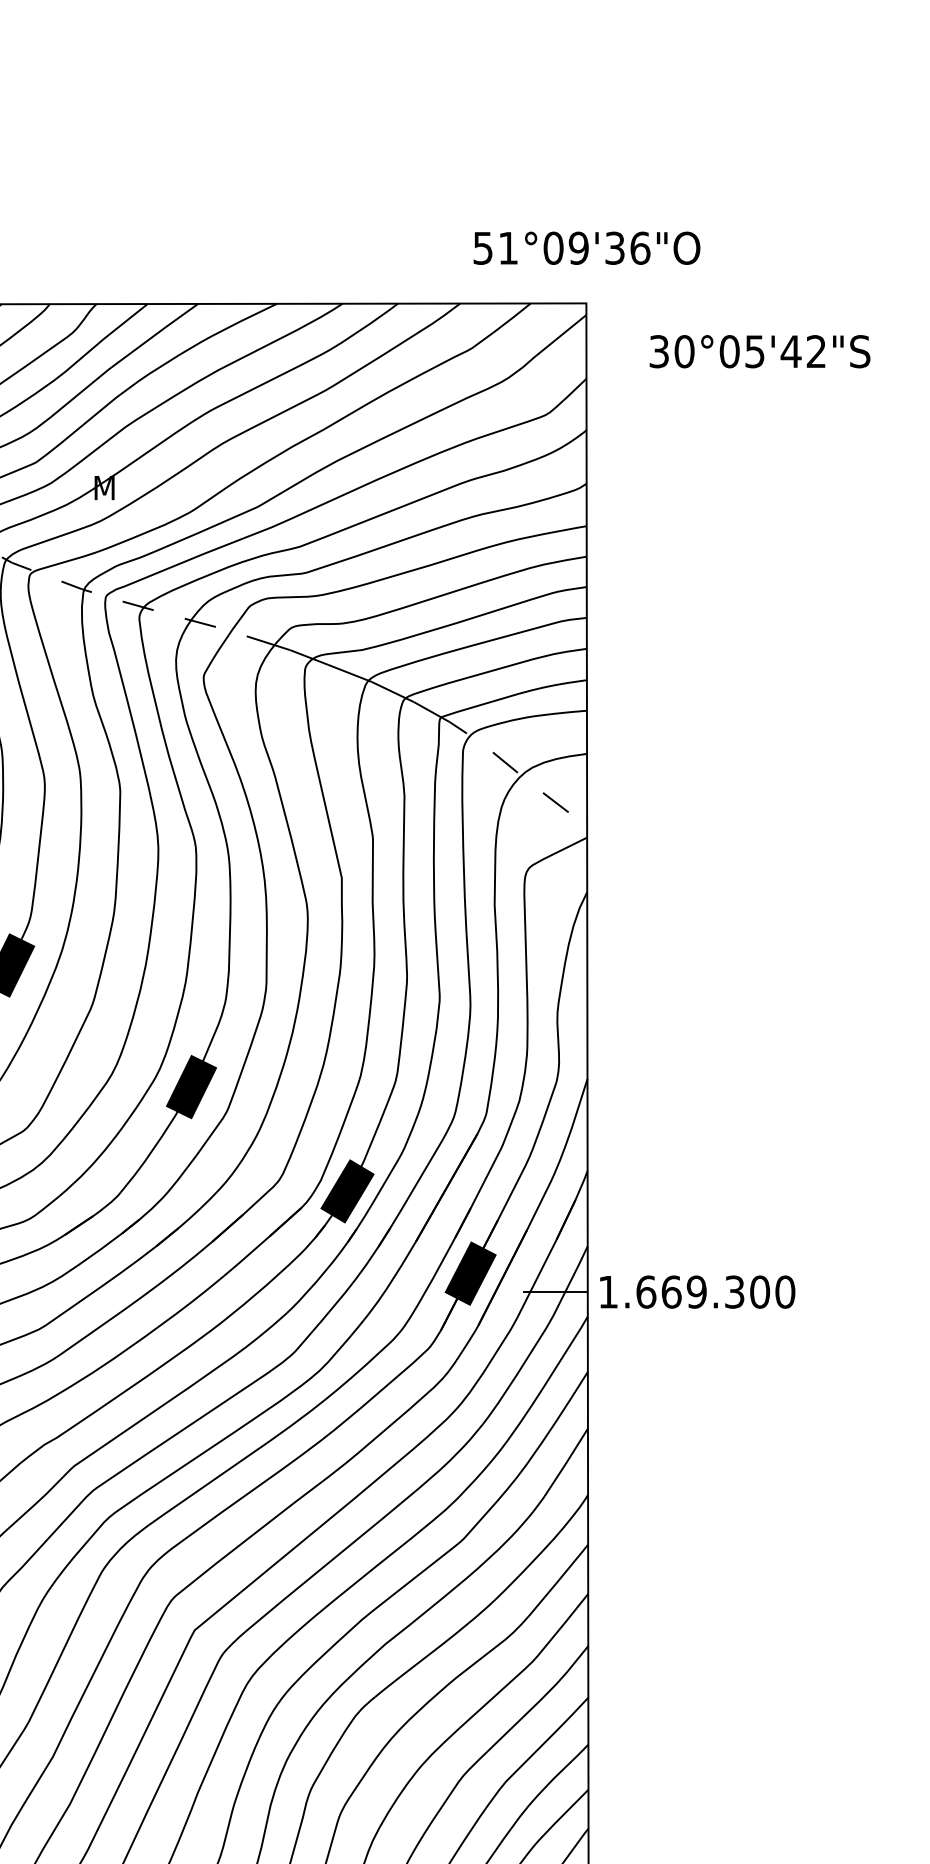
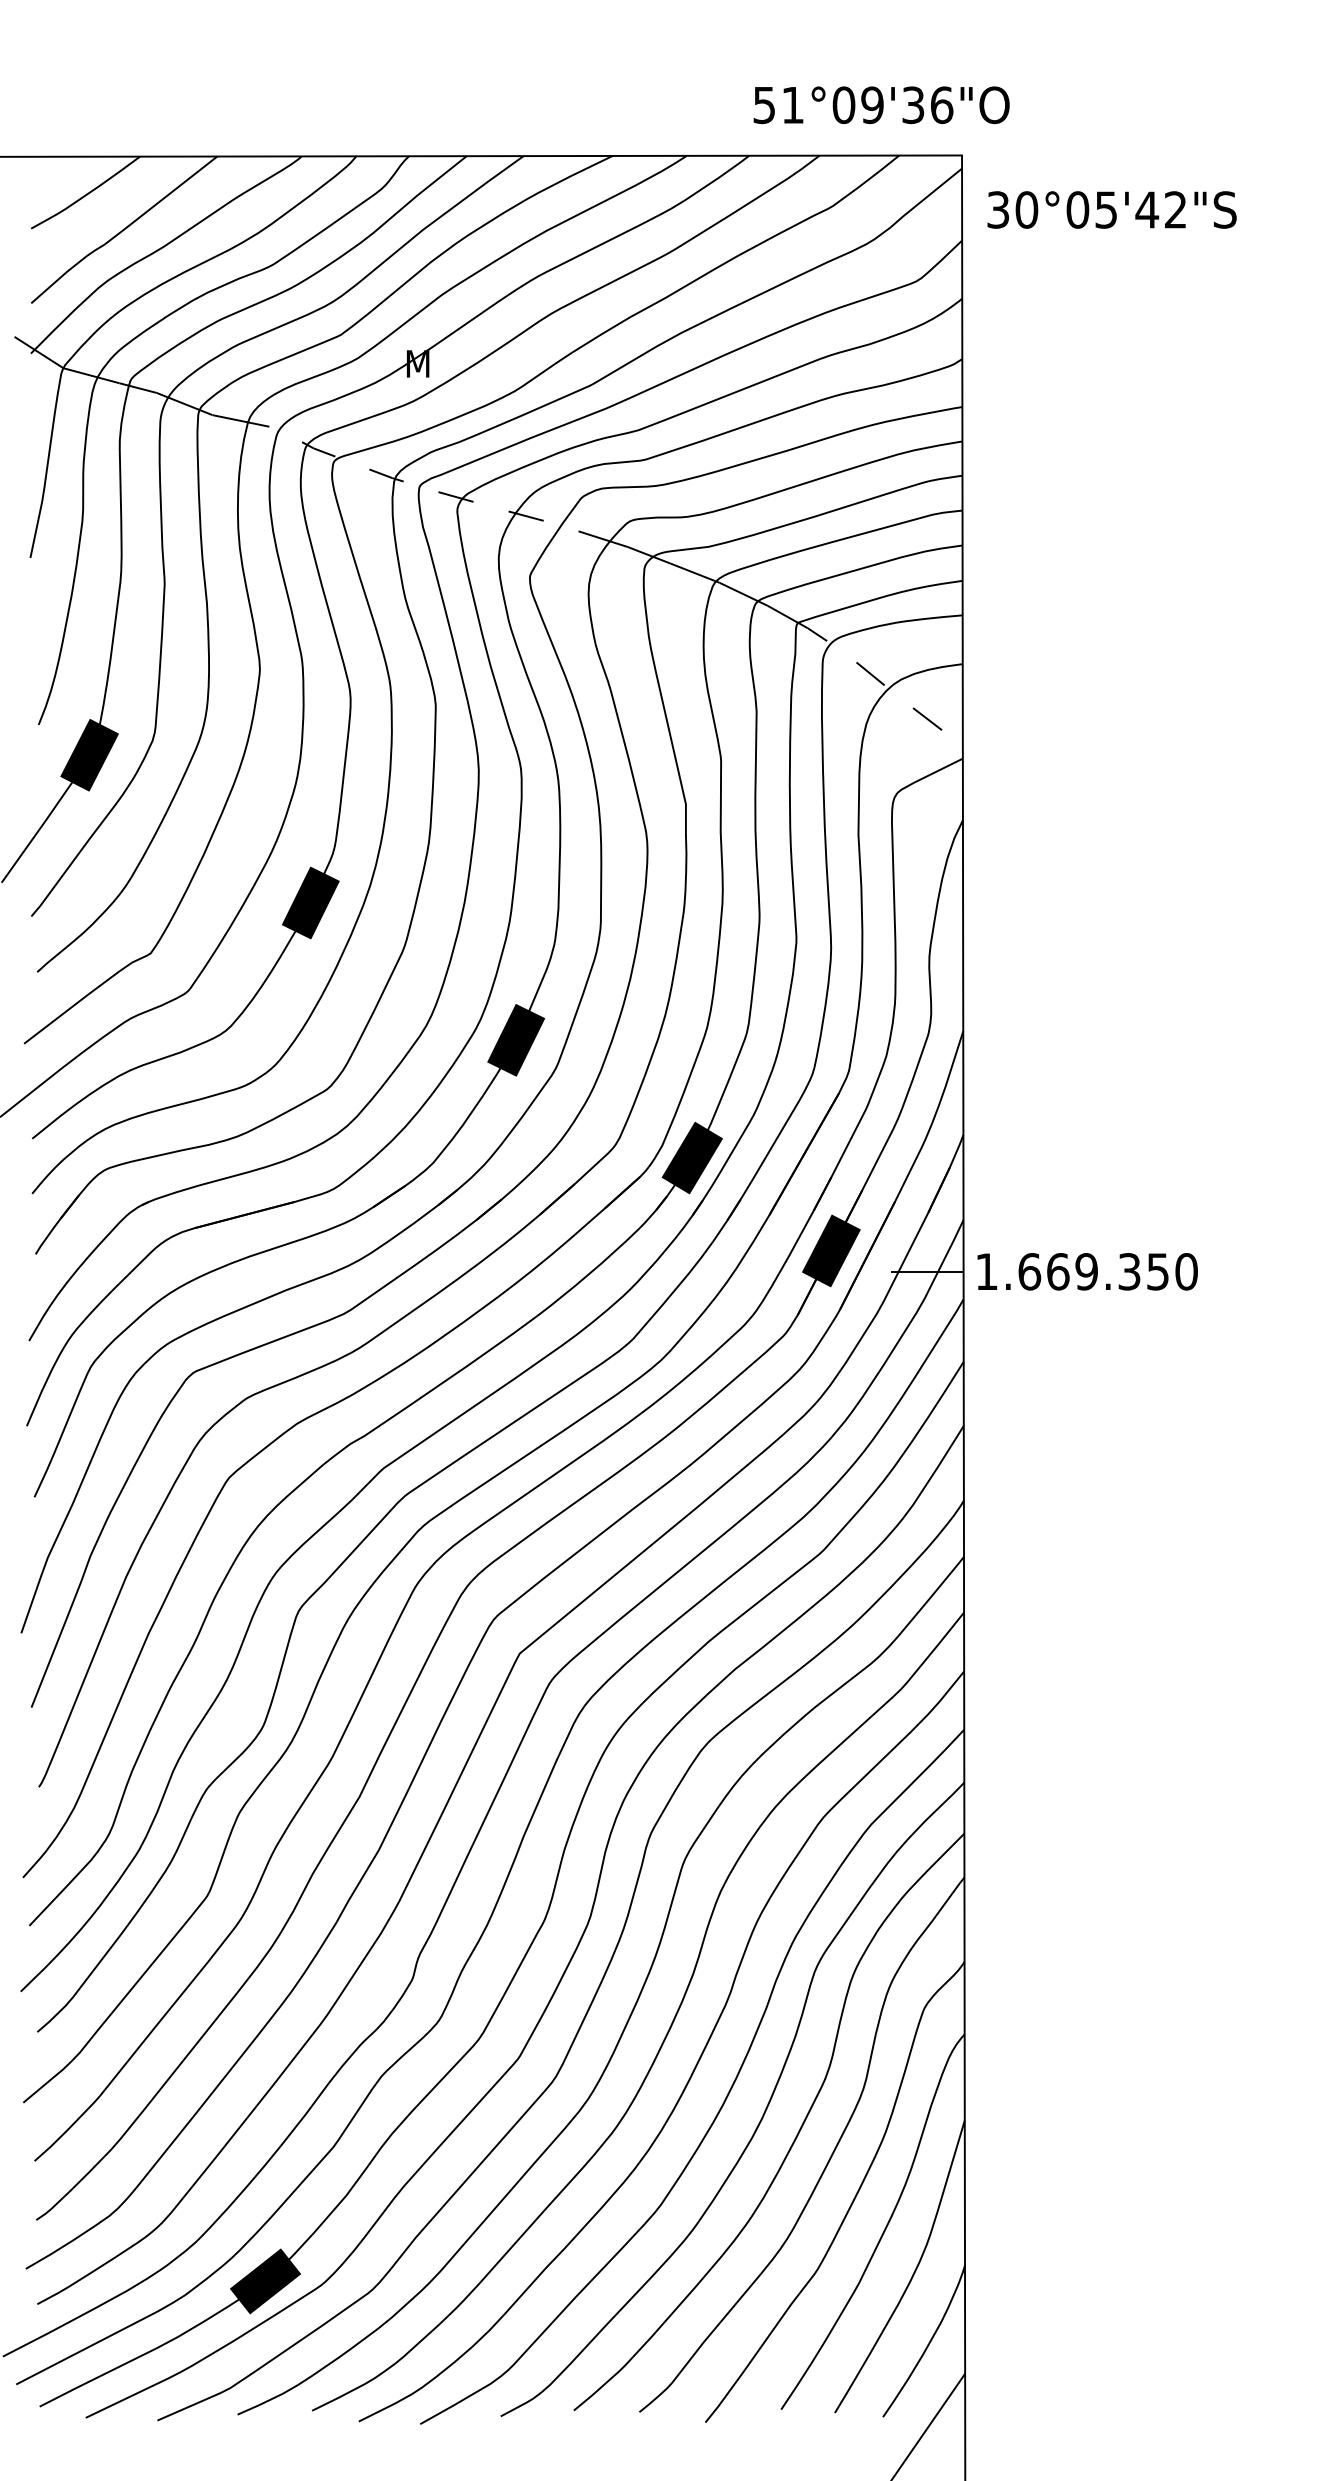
text: (586, 248) -> (881, 105), moved
text: (759, 351) -> (1111, 209), moved
text: (759, 1291) -> (1157, 1271), 1.669.300 -> 1.669.350

